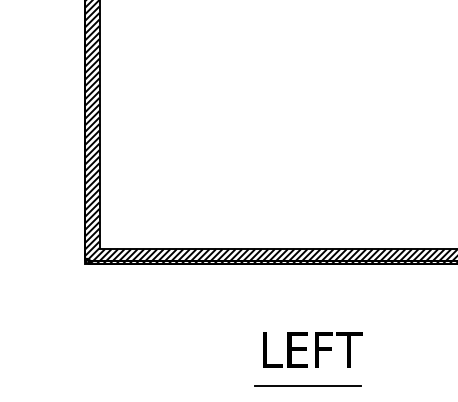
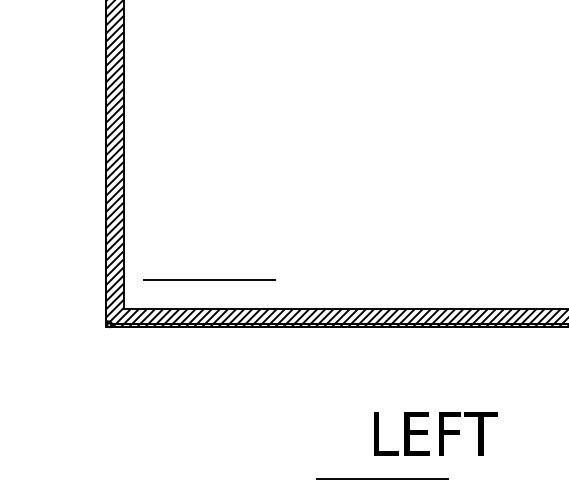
line: (168, 225) -> (209, 279), added
text: (312, 349) -> (435, 433), moved

